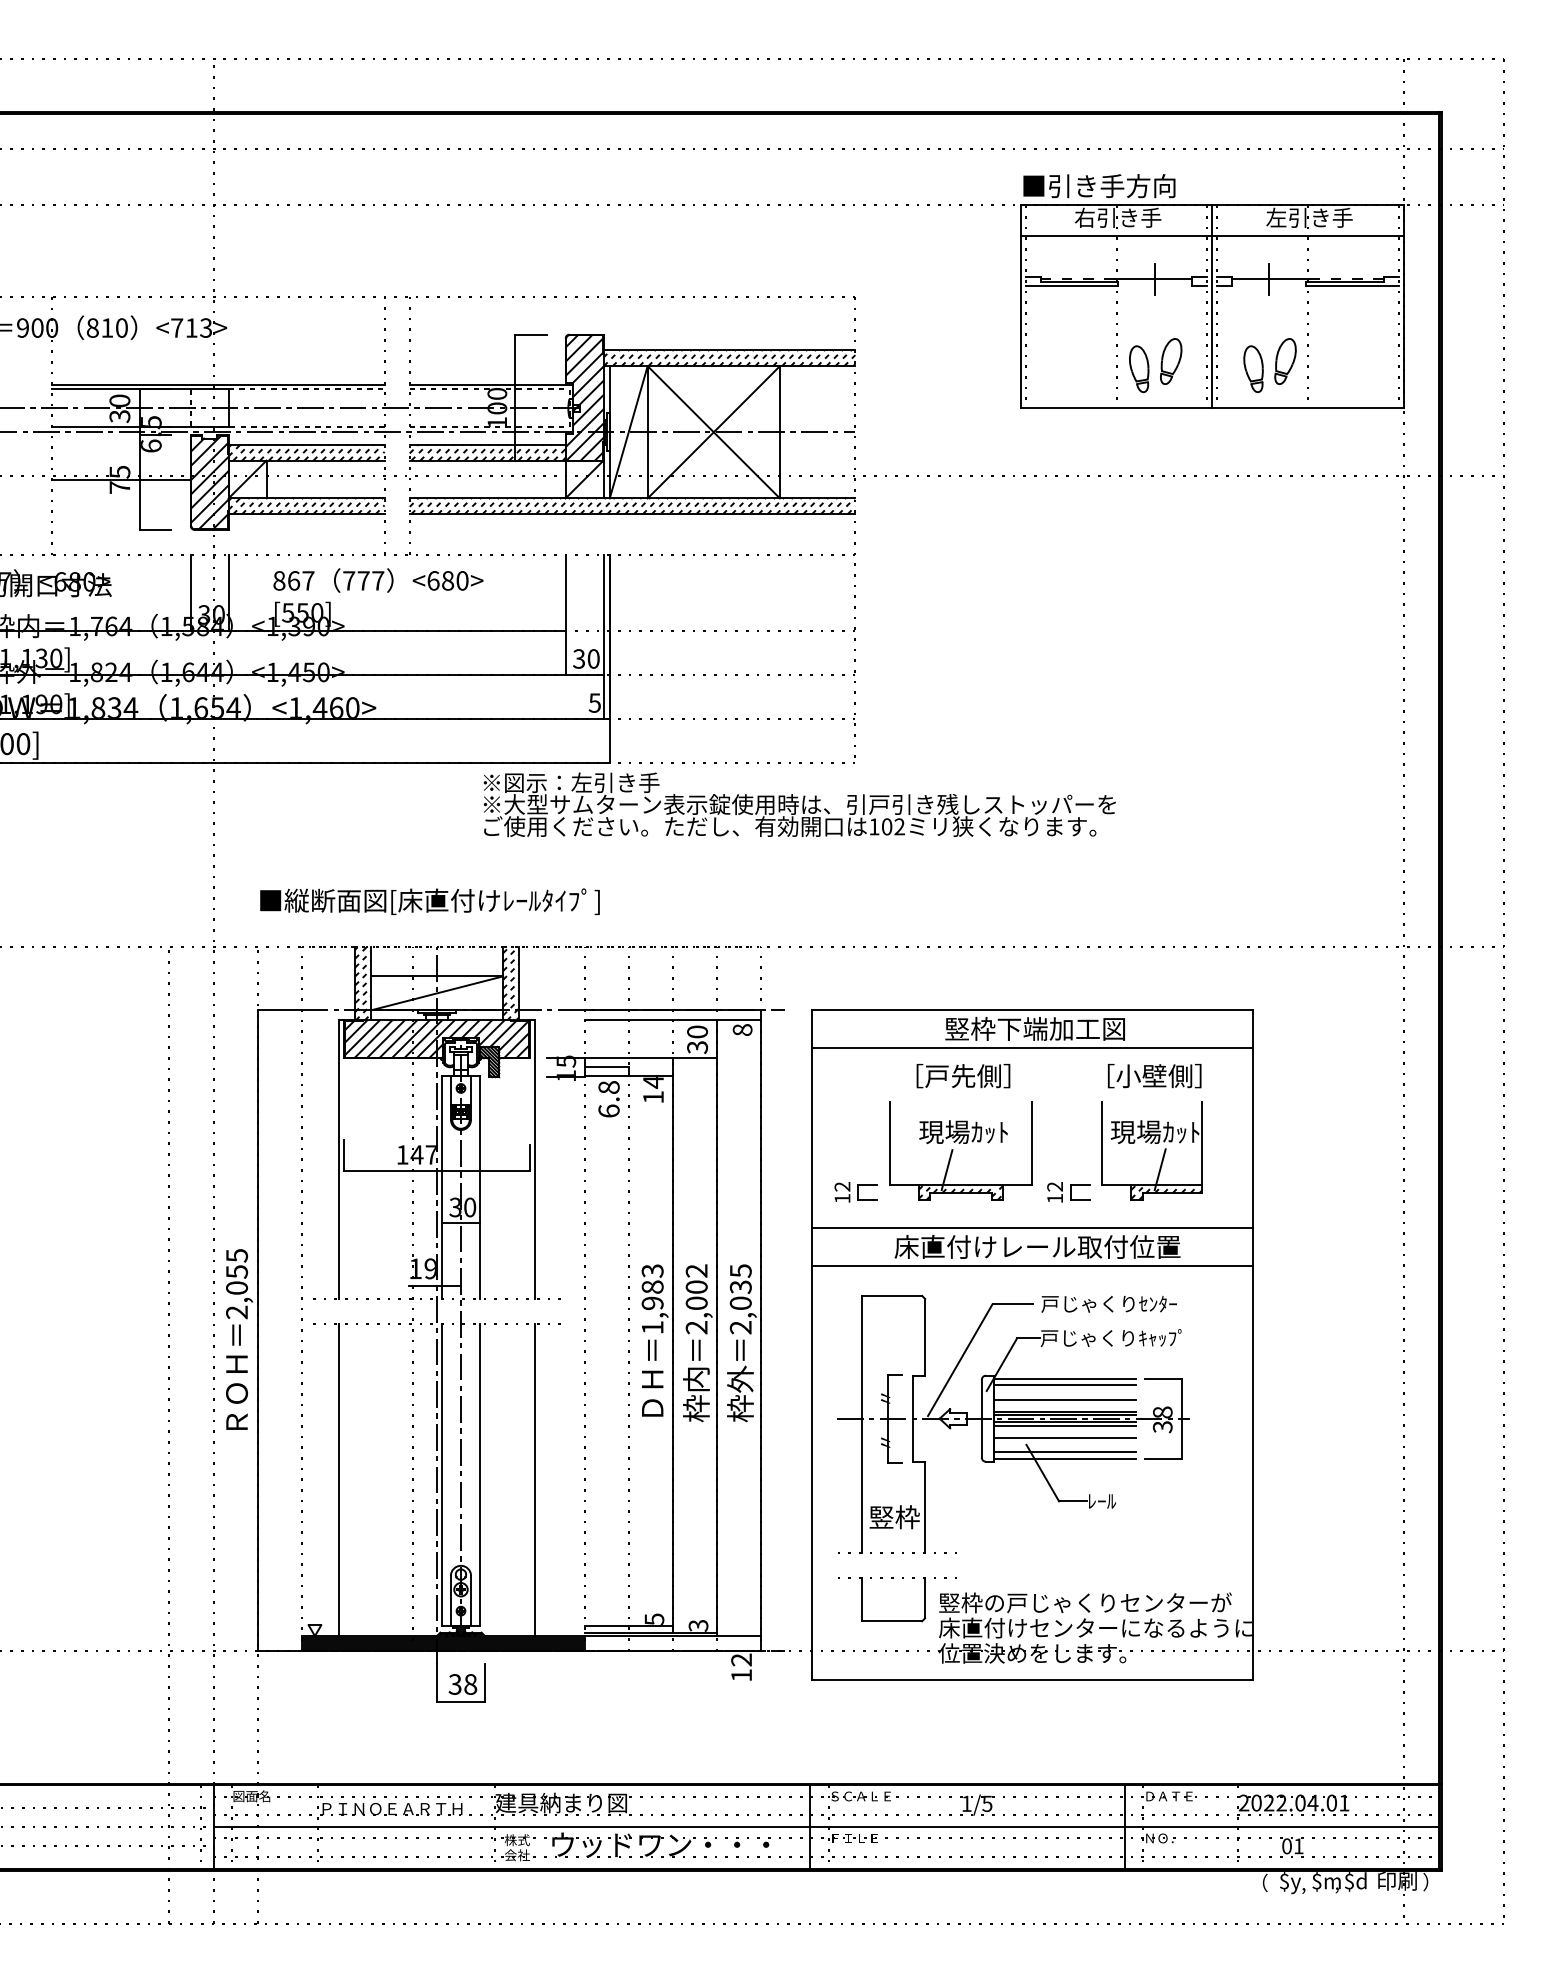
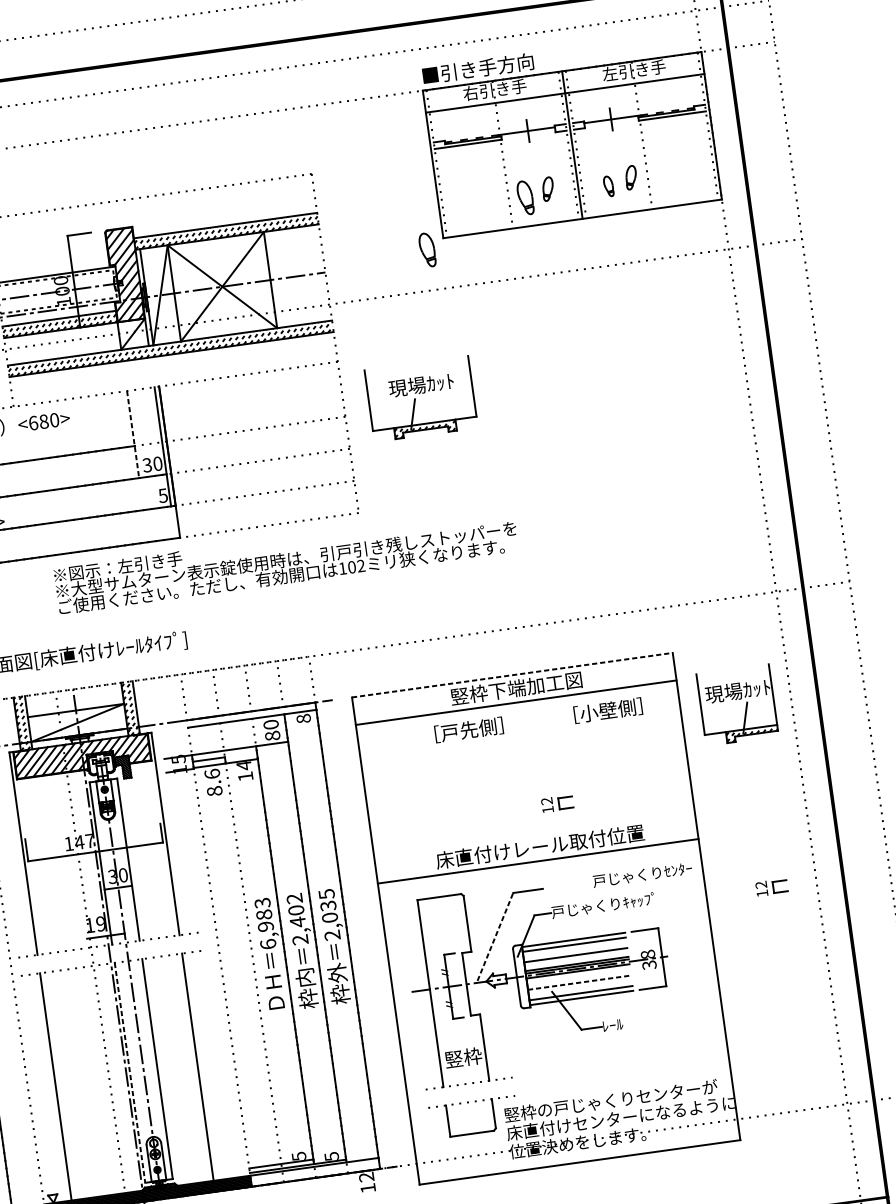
part: (1171, 361) -> (548, 189), size x0.7
part: (1285, 361) -> (631, 177), size x0.7
part: (1253, 369) -> (608, 186), size x0.6
part: (997, 421) -> (427, 250), added
line: (565, 614) -> (132, 434), solid -> dashed
text: (799, 804) -> (286, 559), moved
line: (1032, 1010) -> (512, 675), solid -> dashed
text: (697, 1047) -> (272, 735), 30 -> 80
text: (608, 1098) -> (213, 782), 6.8 -> 8.6
part: (960, 1143) -> (420, 393), moved
part: (1151, 1143) -> (736, 699), moved
part: (855, 1192) -> (771, 887), moved
line: (1031, 1228) -> (533, 833), removed
text: (696, 1303) -> (297, 922), 2,002 -> 2,402
text: (1108, 1303) -> (641, 874), moved
text: (652, 1326) -> (268, 943), 1,983 -> 6,983
line: (960, 1360) -> (495, 937), solid -> dashed
line: (1065, 1425) -> (578, 973), removed
line: (1065, 1437) -> (579, 982), solid -> dashed
line: (442, 1475) -> (130, 1073), solid -> dashed
text: (697, 1625) -> (331, 1156), 3 -> 5

